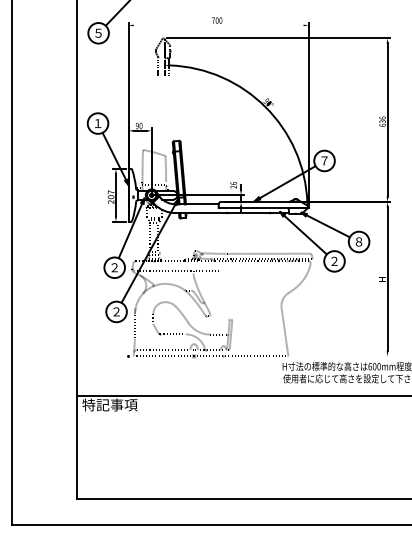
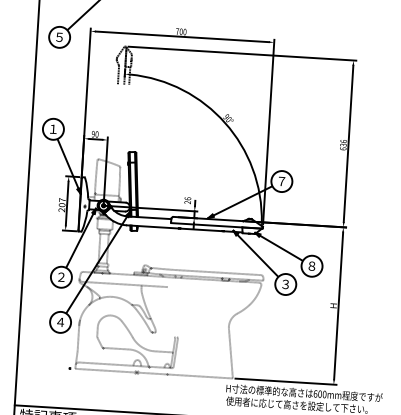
line: (218, 25) -> (182, 36), added
text: (334, 261) -> (285, 284), ２ -> ３
text: (116, 311) -> (60, 321), ２ -> ４
line: (340, 356) -> (285, 381), added

